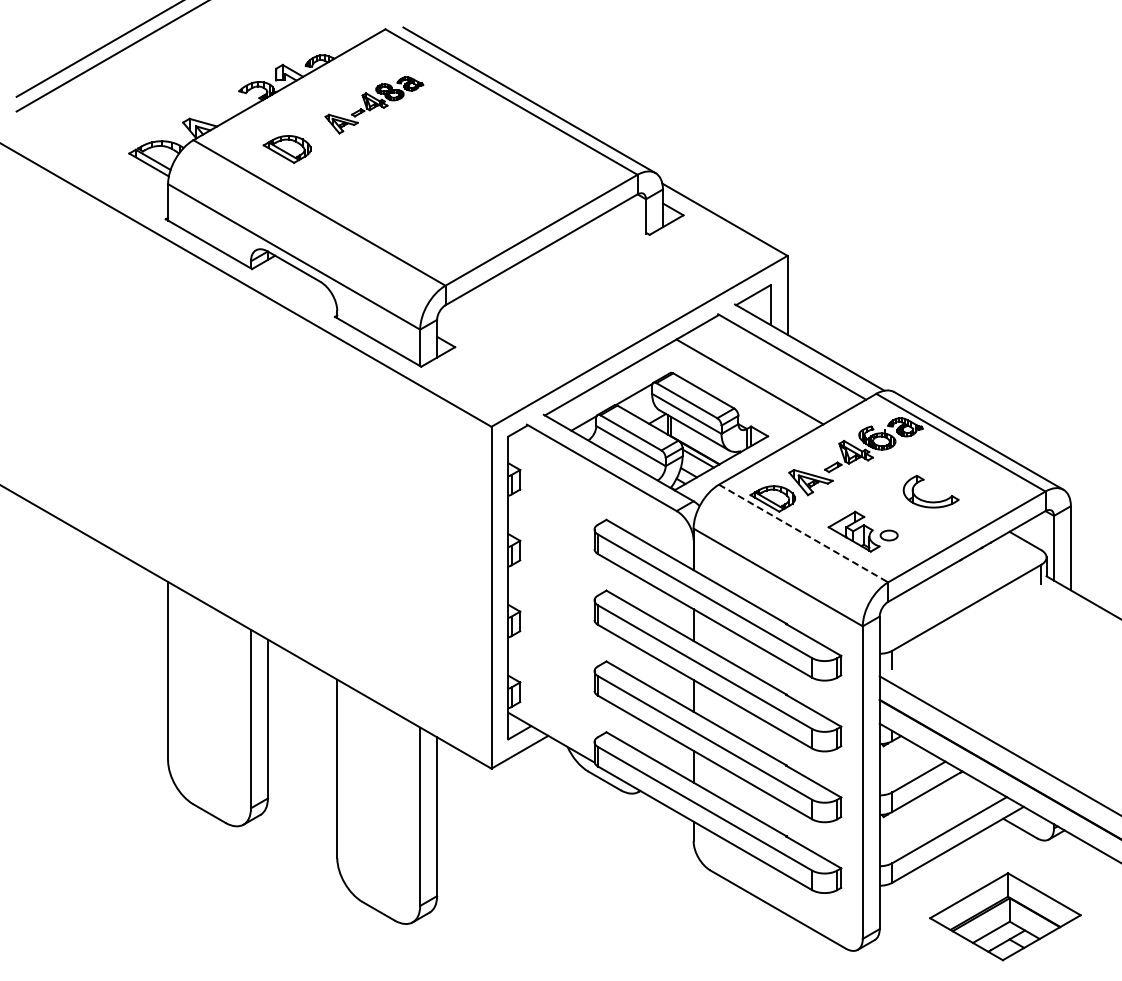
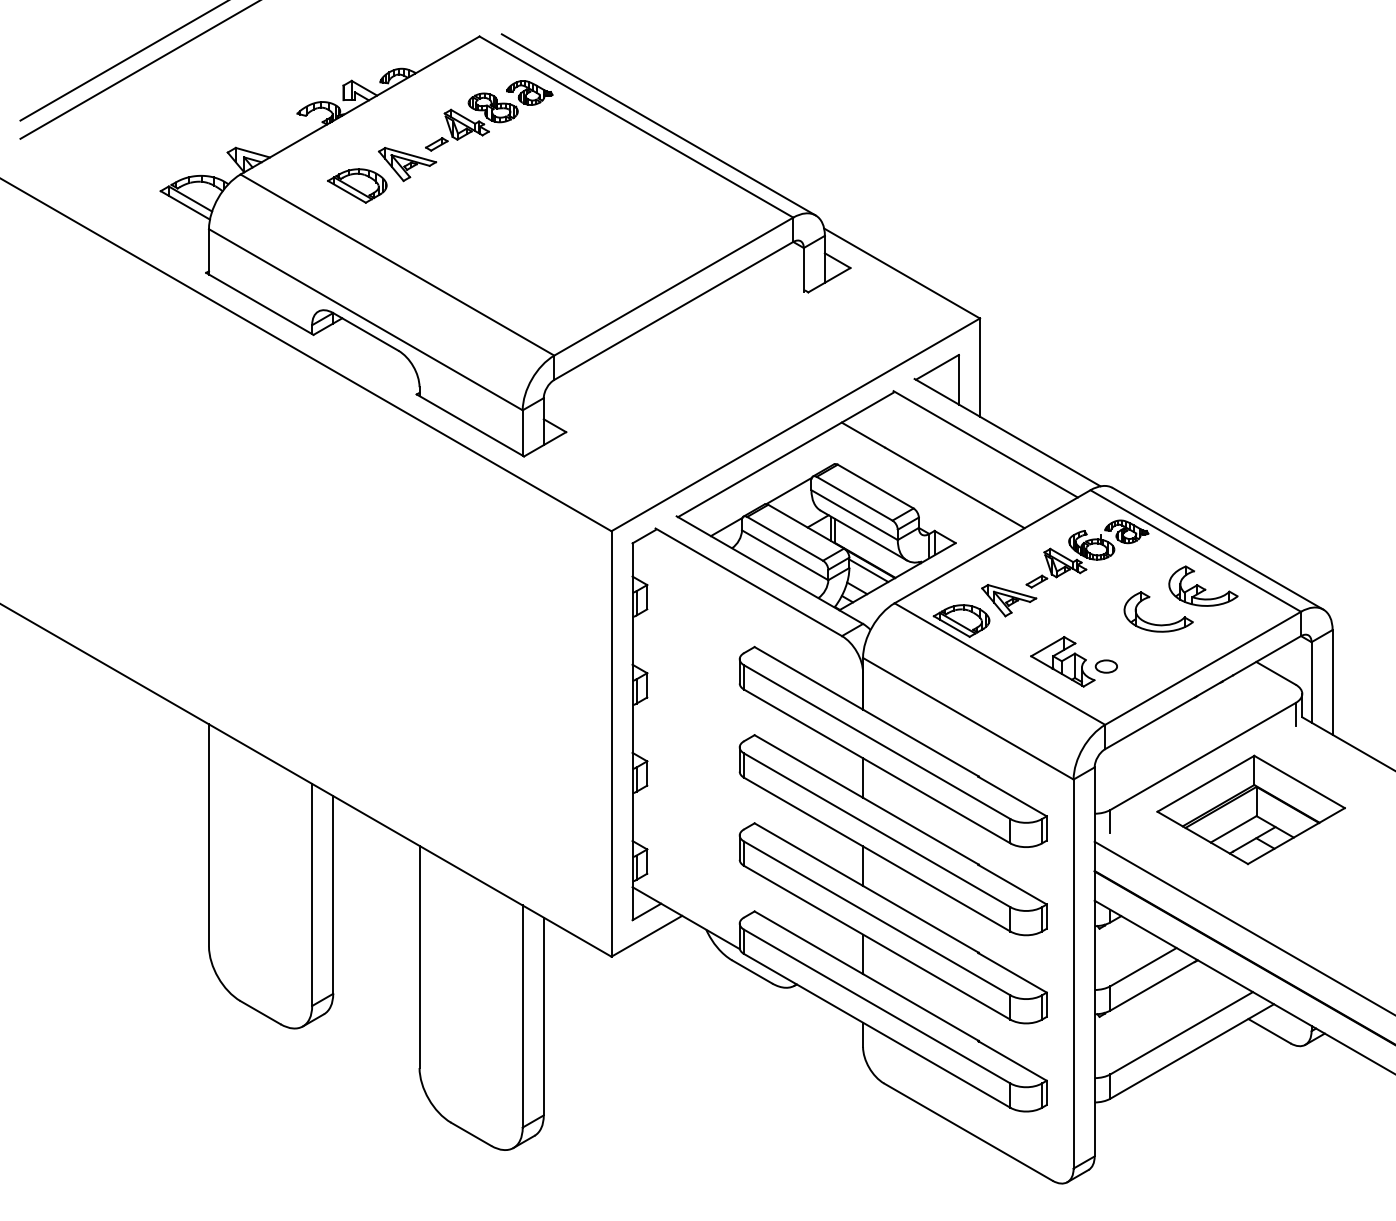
part: (374, 105) -> (465, 131), size x1.43
part: (966, 470) -> (1202, 585), added
line: (803, 533) -> (999, 664), dashed -> solid
part: (1005, 916) -> (1251, 809), moved

